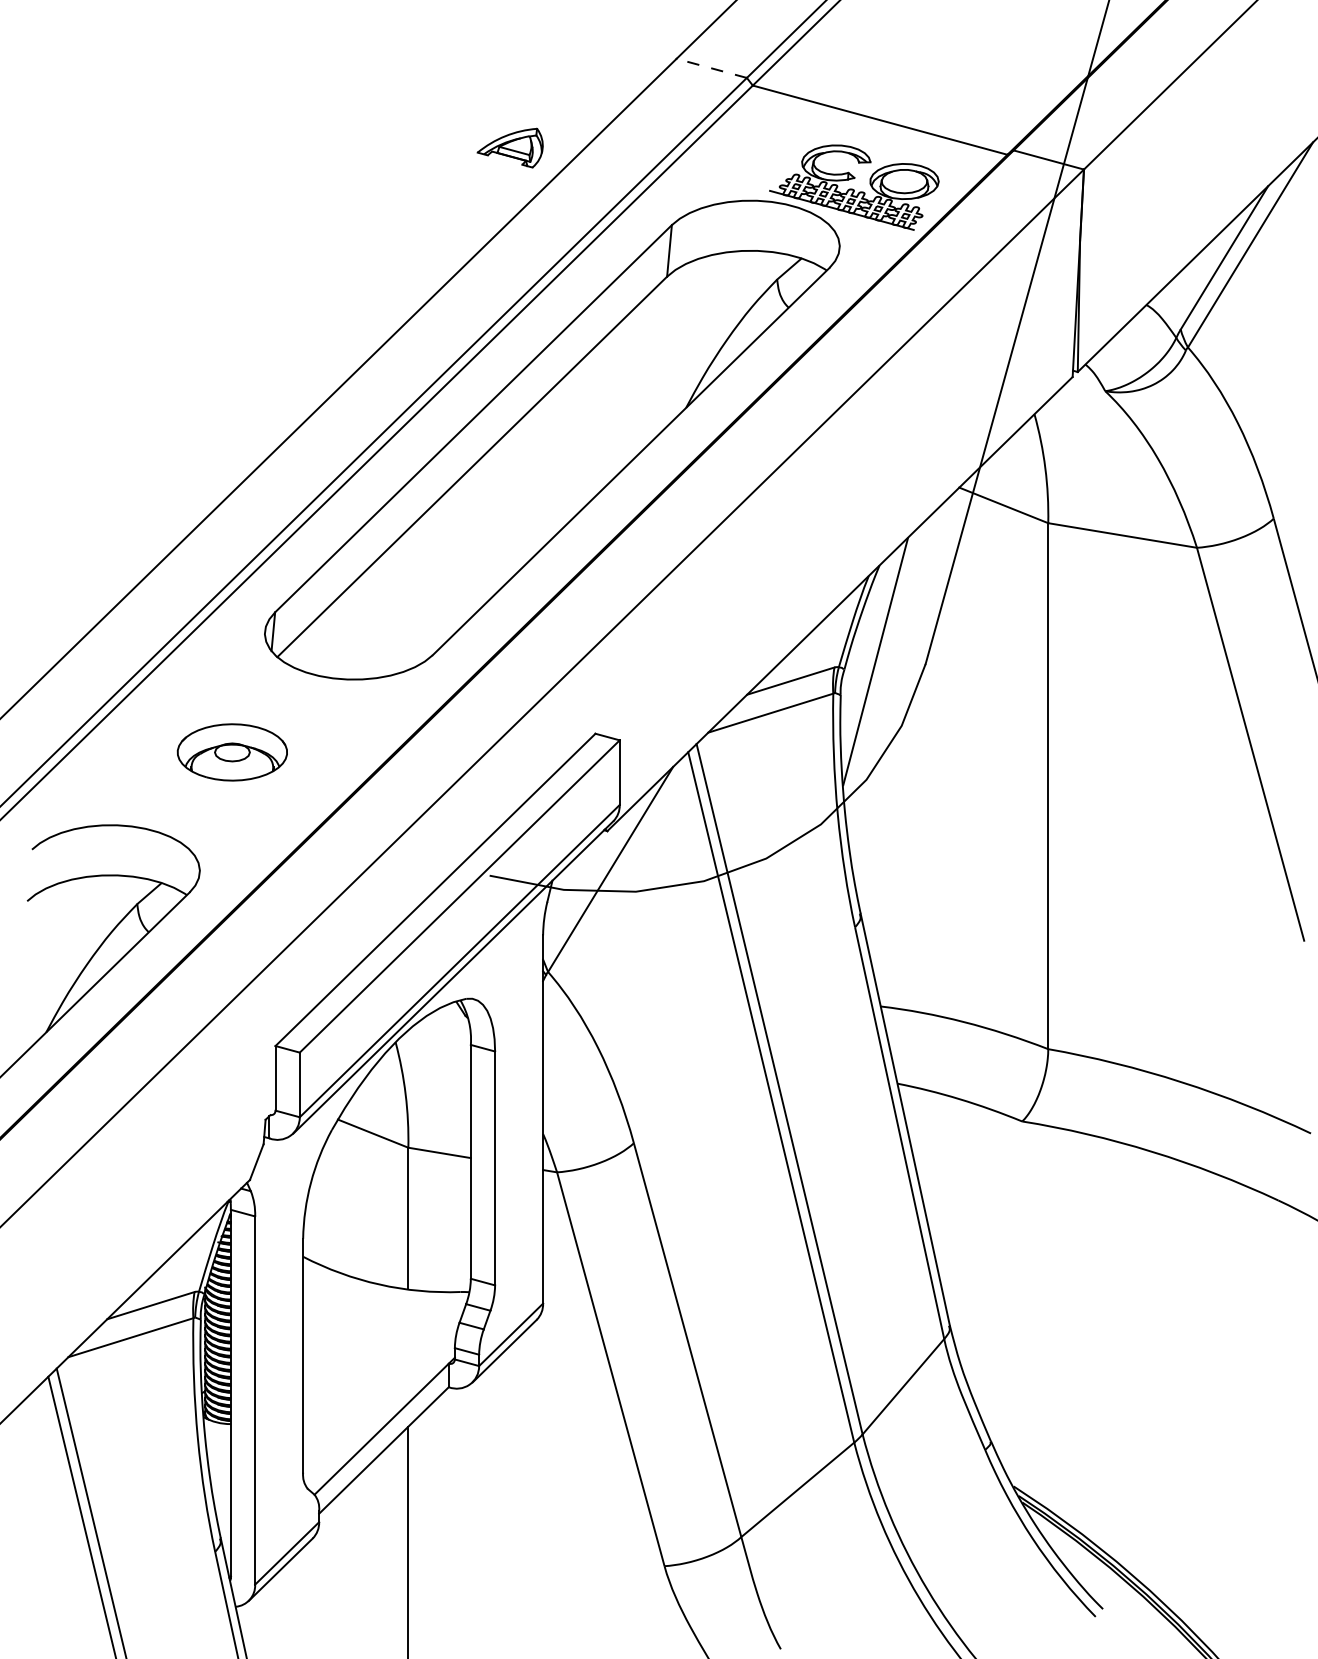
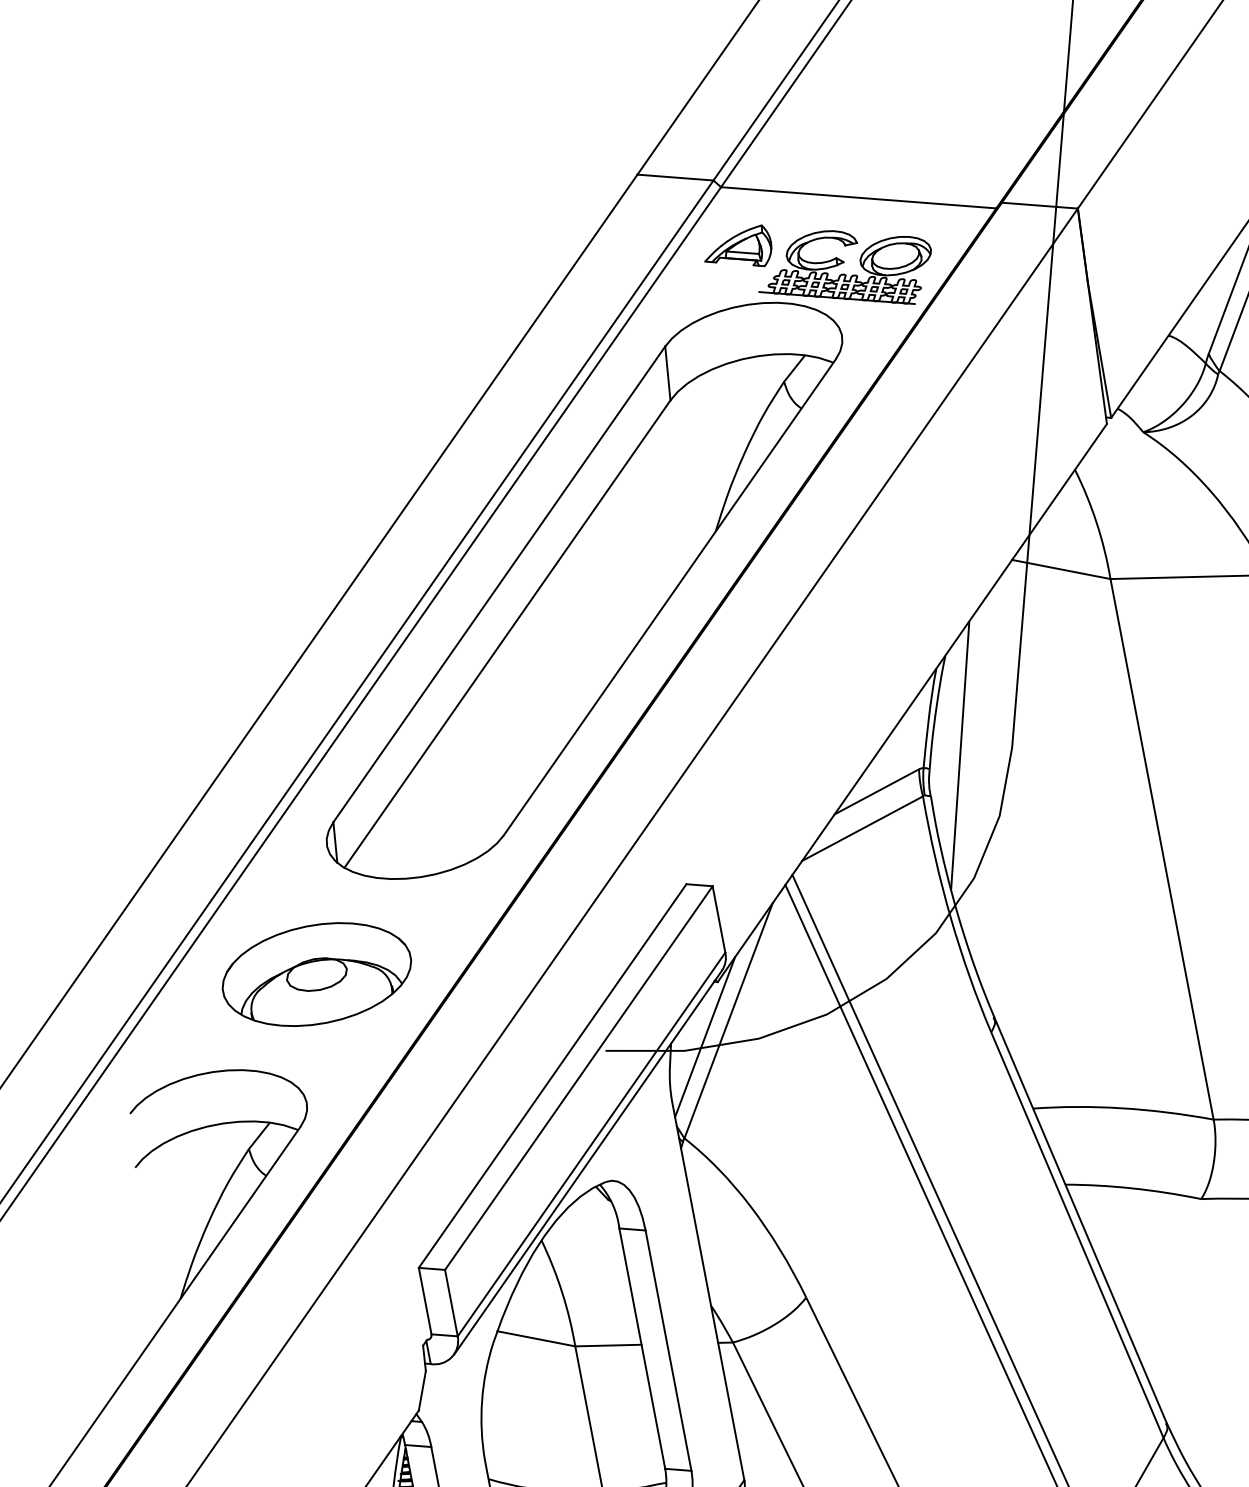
line: (711, 68) -> (675, 177), dashed -> solid
part: (509, 147) -> (736, 250), moved
part: (232, 752) -> (317, 974), size x1.67
line: (585, 880) -> (704, 1036), added

